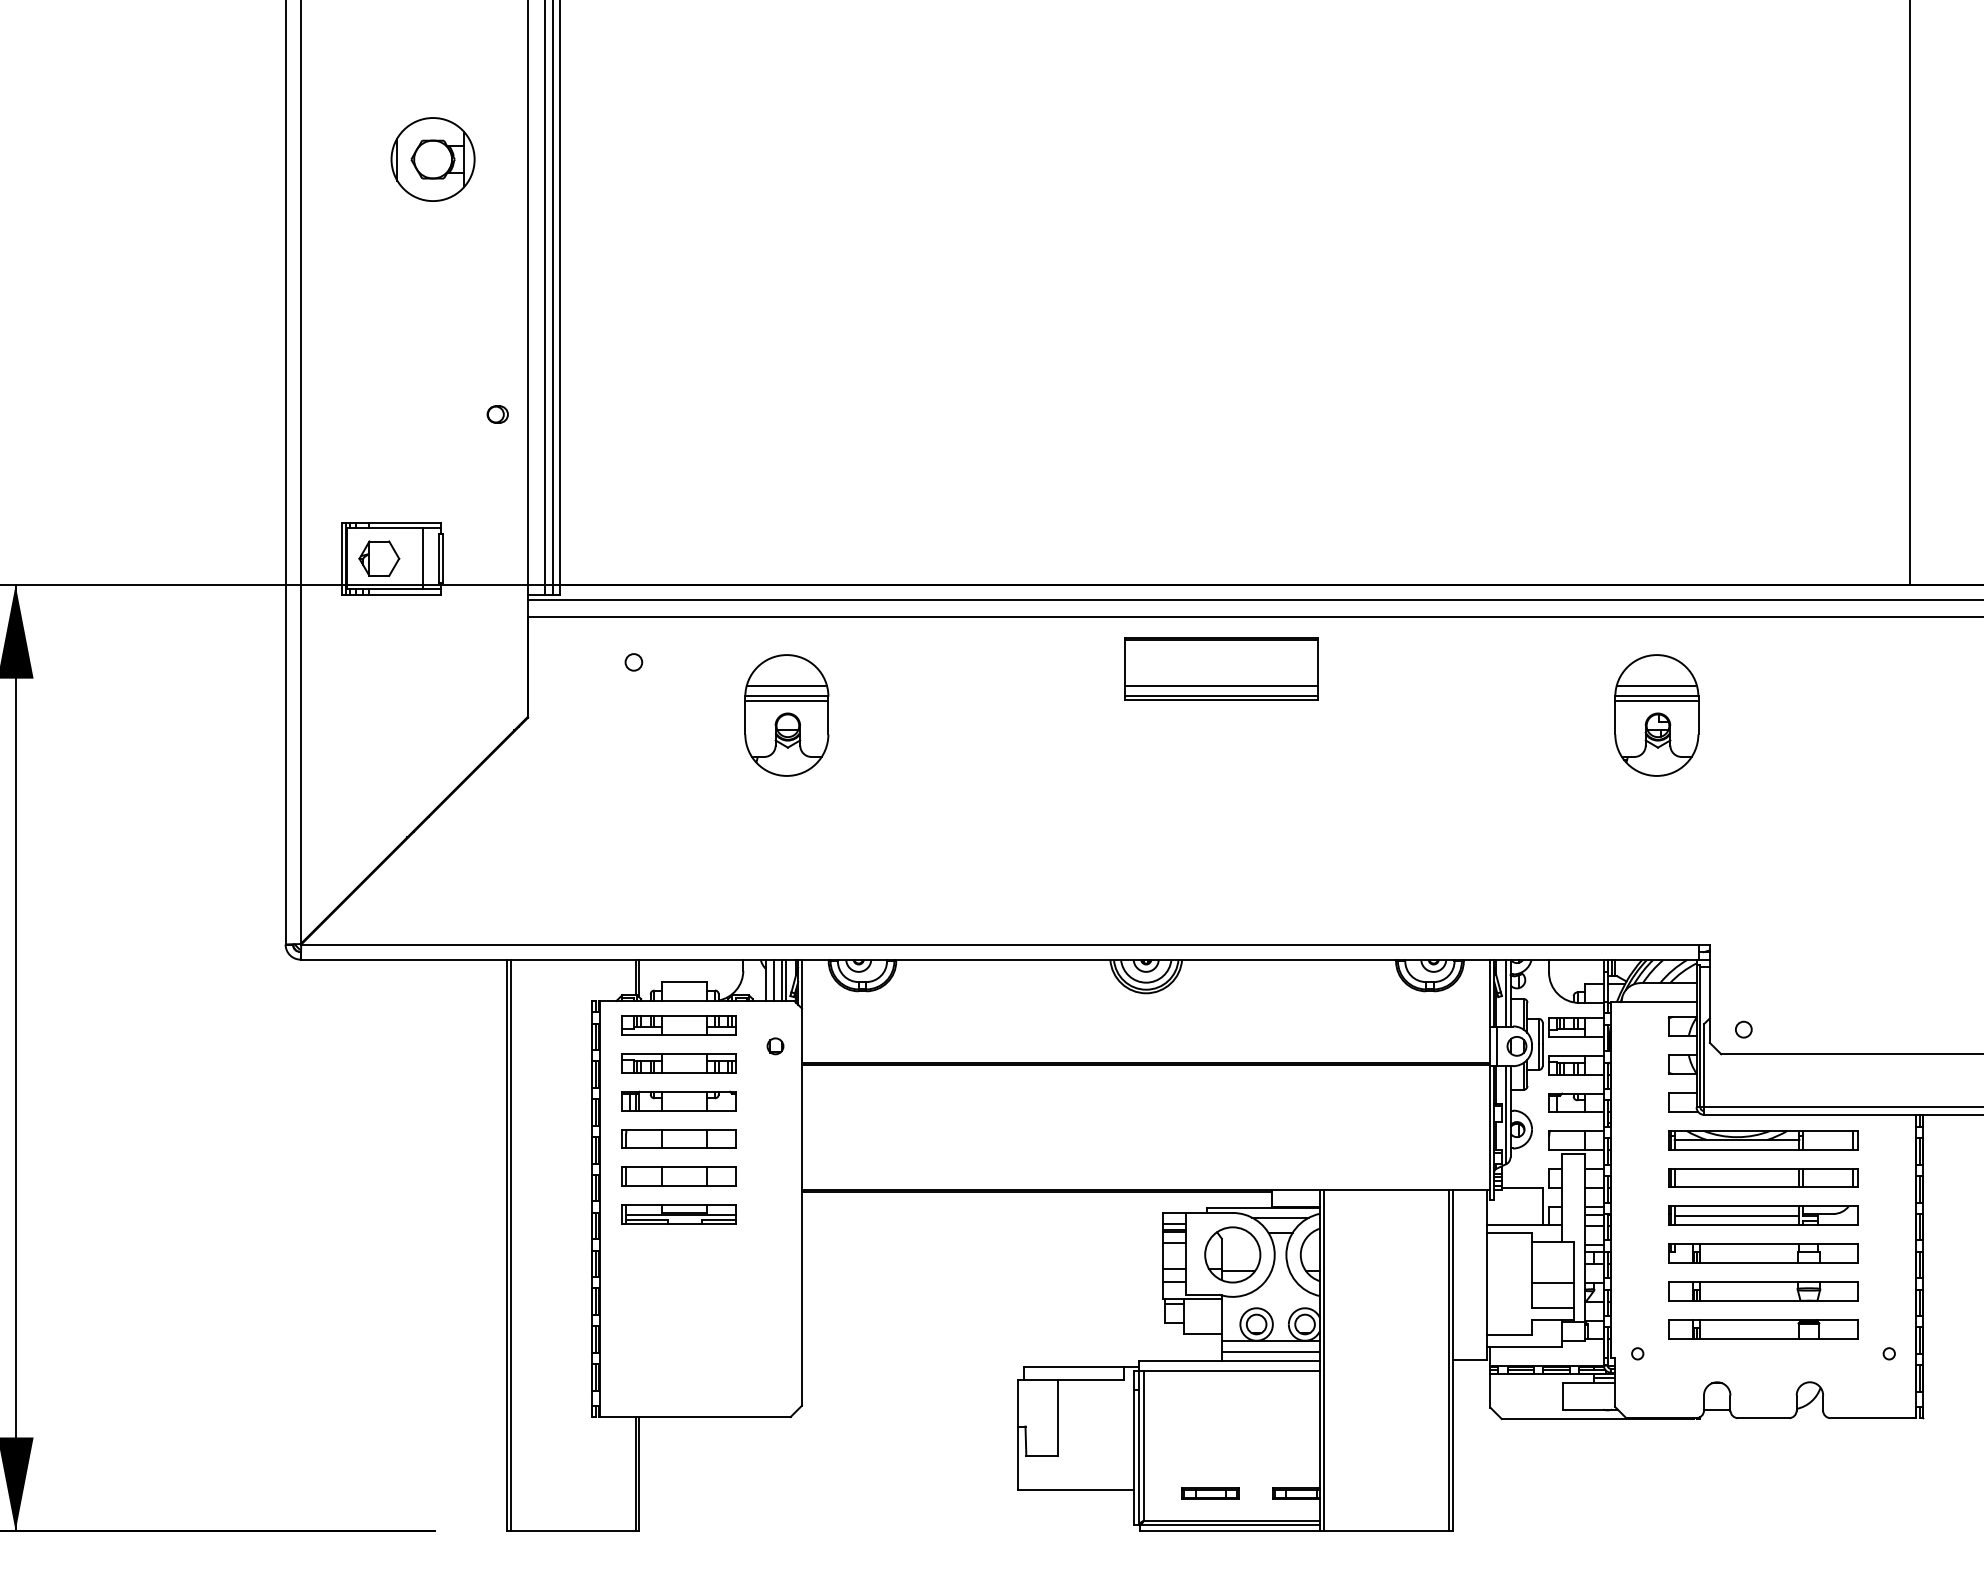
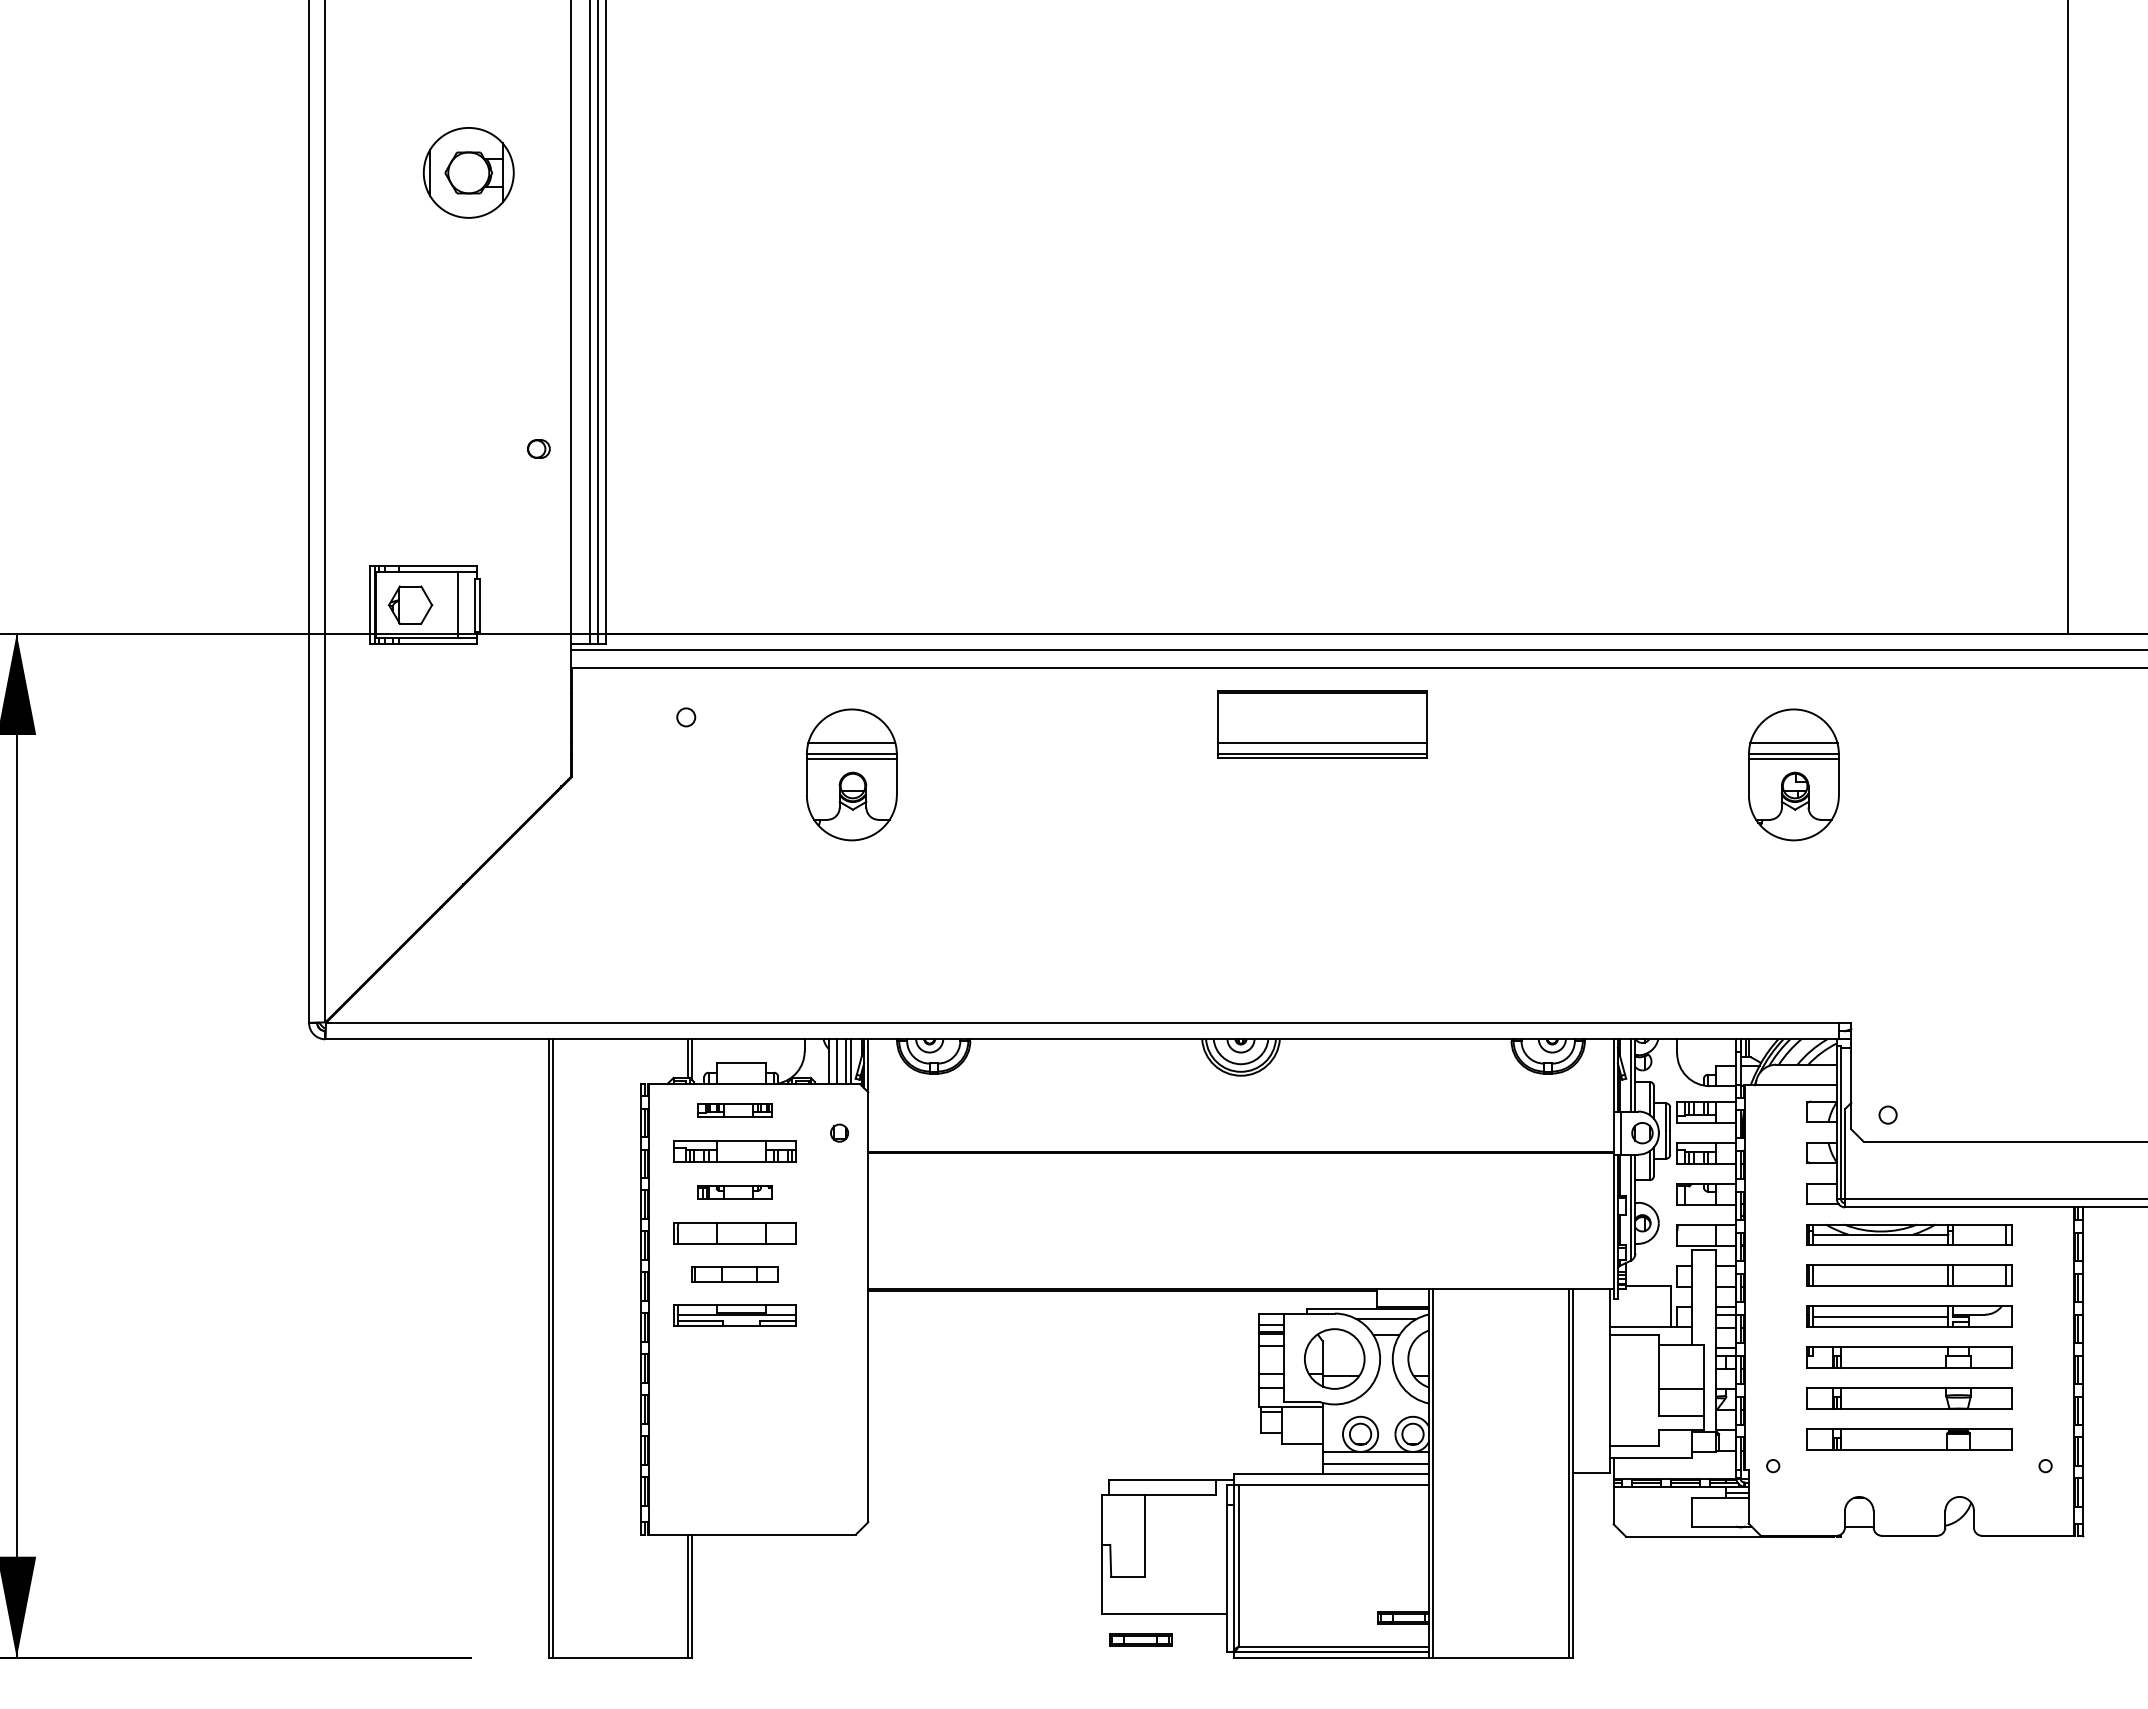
part: (678, 1025) -> (734, 1110), size x0.6
part: (678, 1101) -> (734, 1192), size x0.6
part: (678, 1176) -> (734, 1274), size x0.7
part: (1210, 1493) -> (1140, 1639), moved

